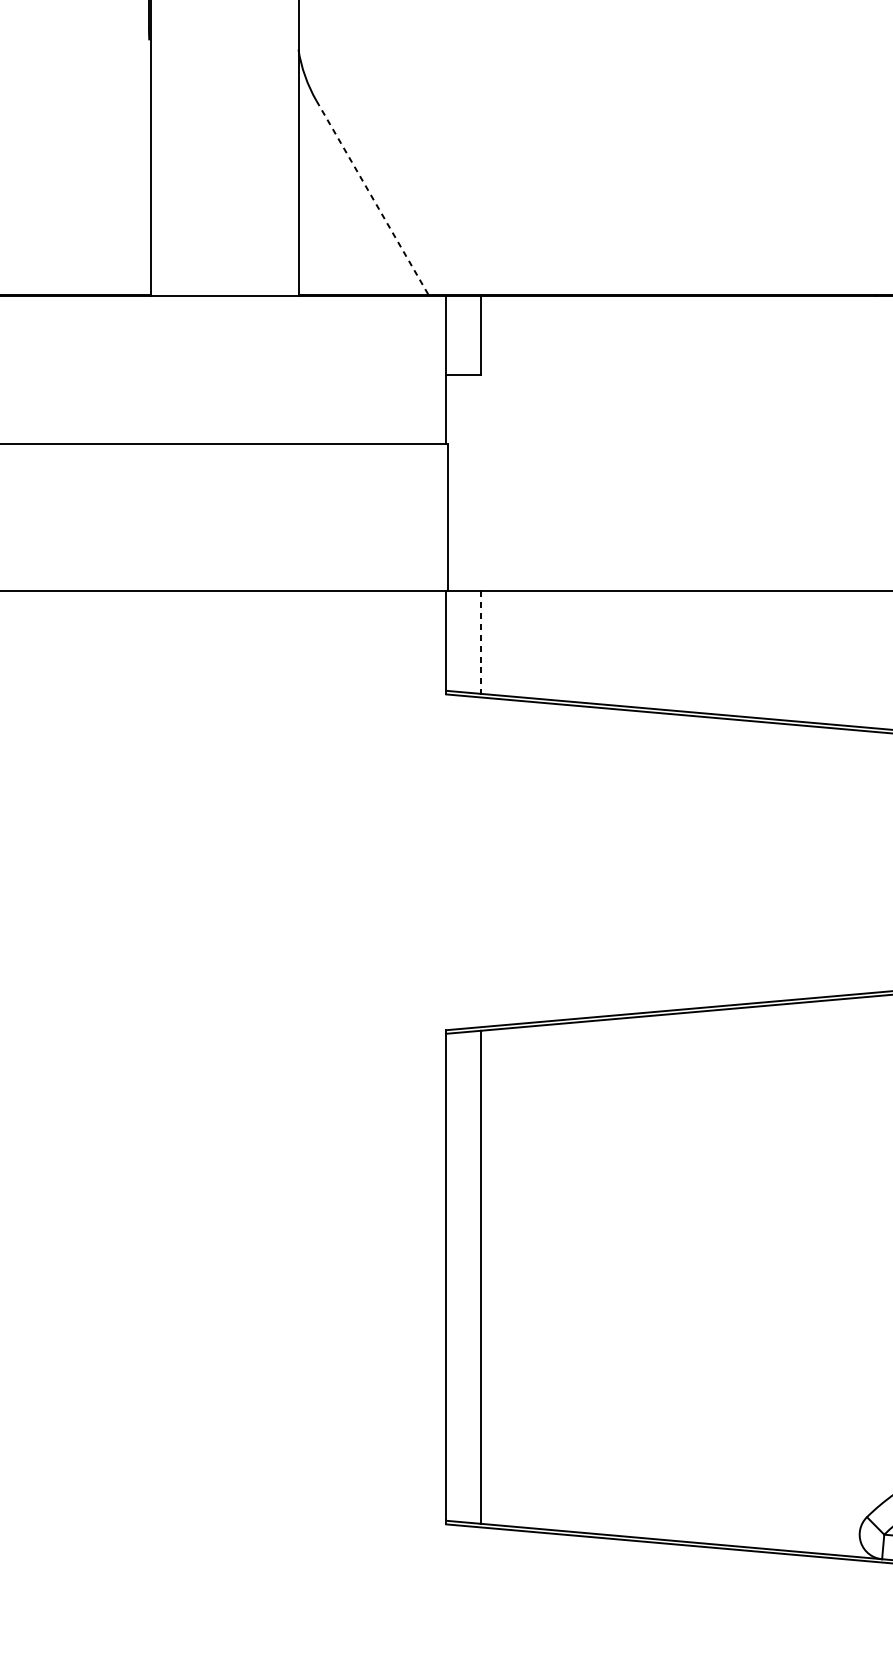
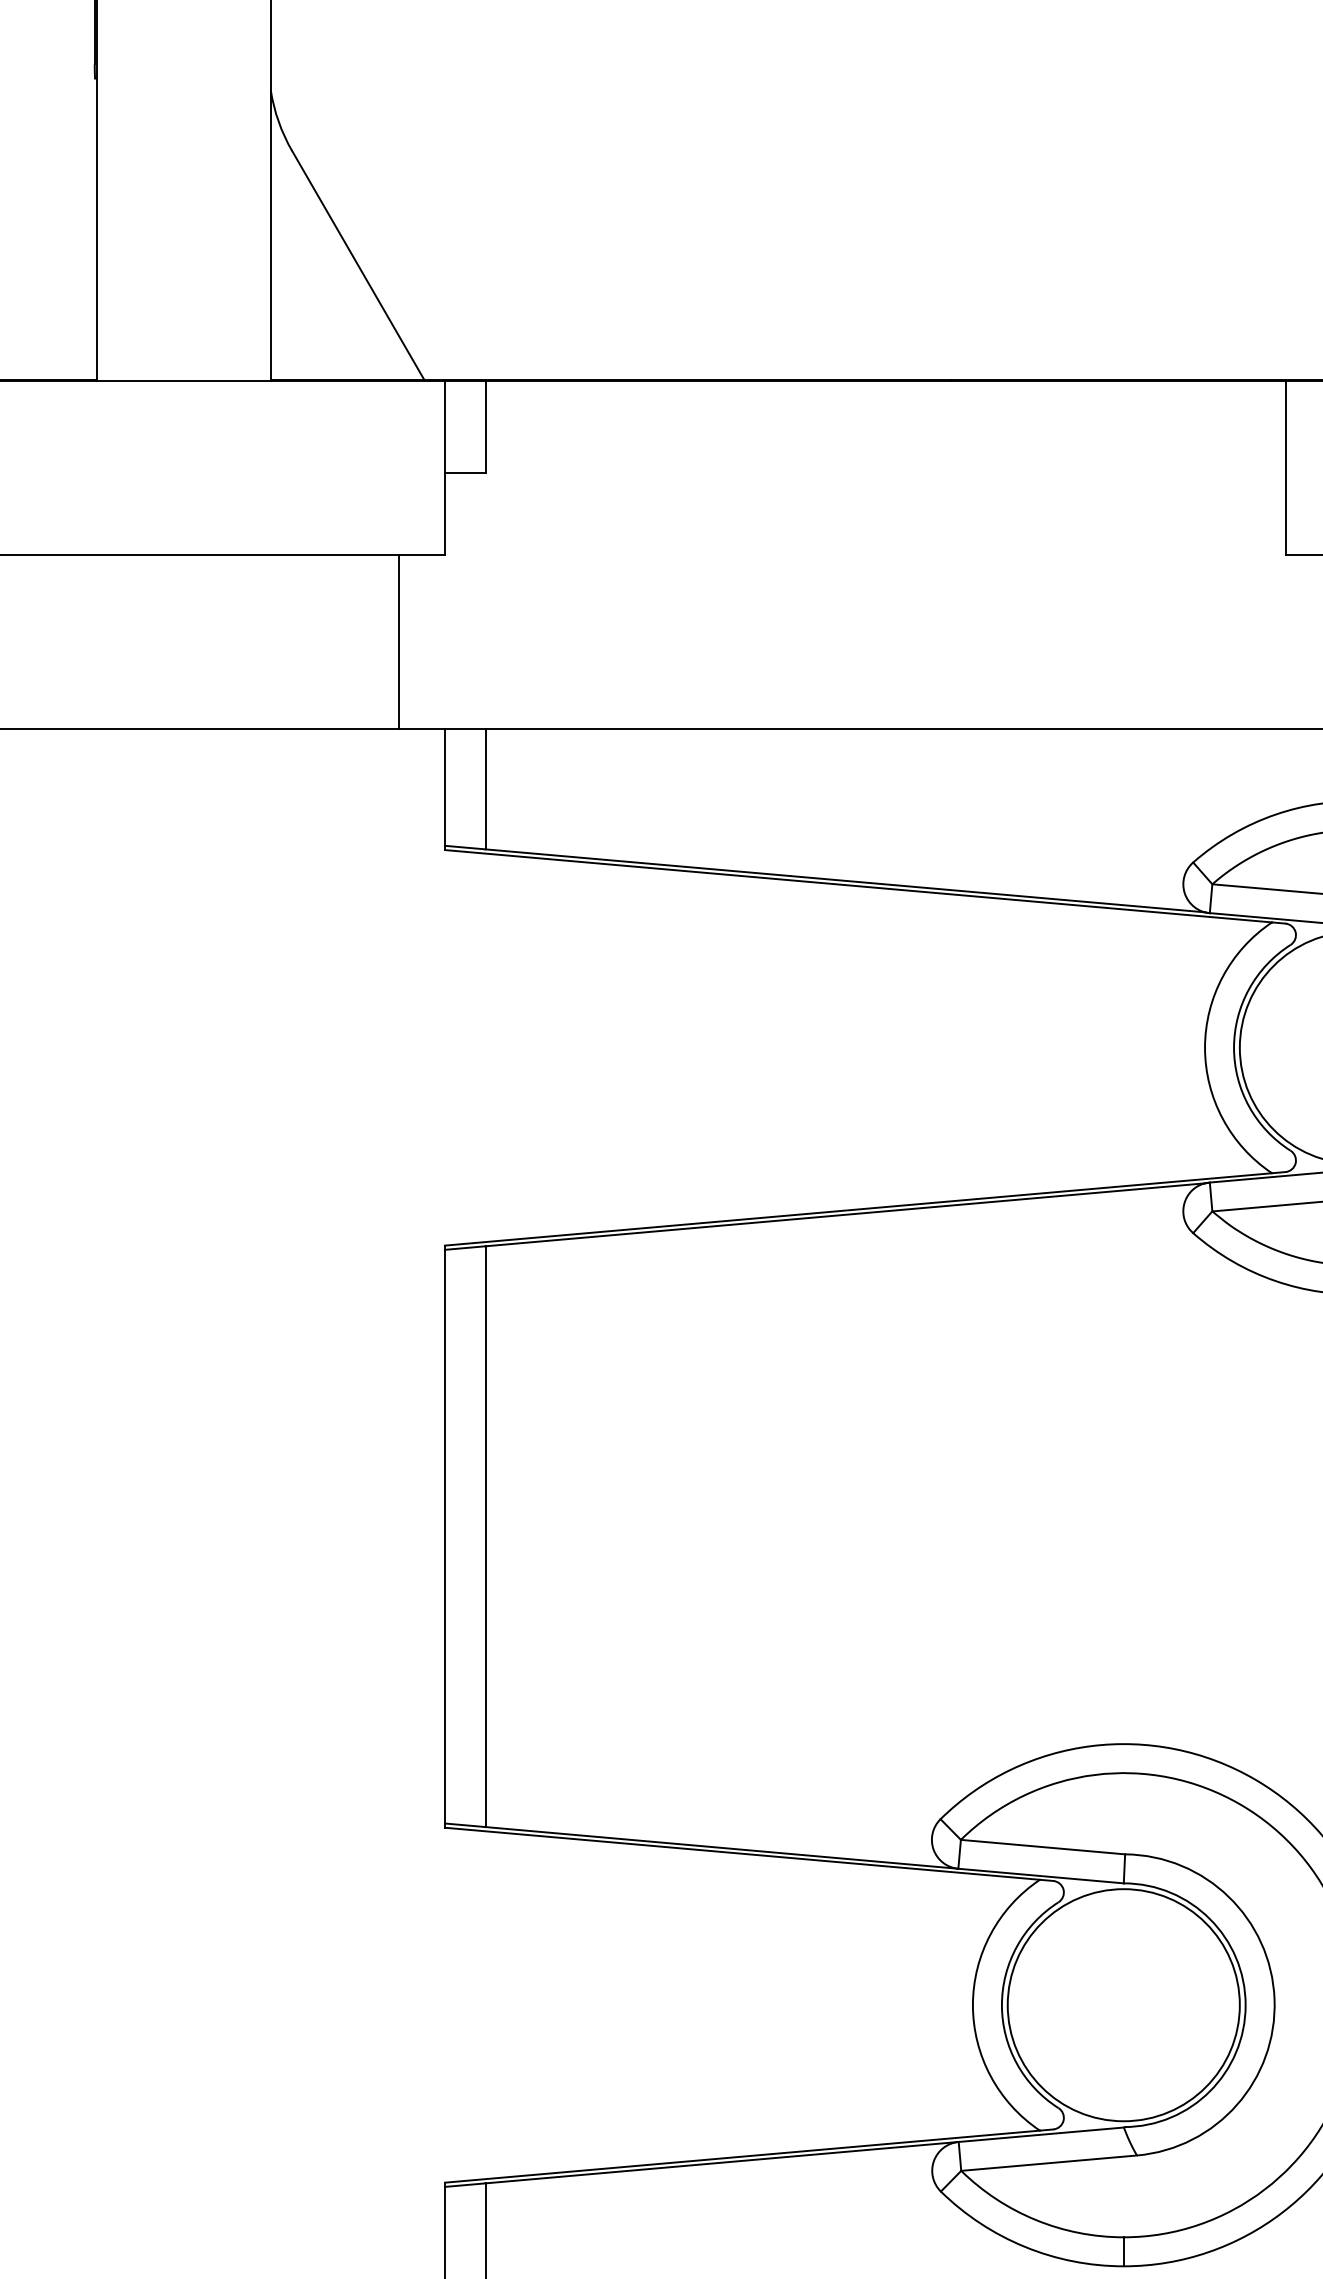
line: (372, 198) -> (358, 265), dashed -> solid
line: (448, 517) -> (398, 641), moved
line: (480, 643) -> (485, 789), dashed -> solid

